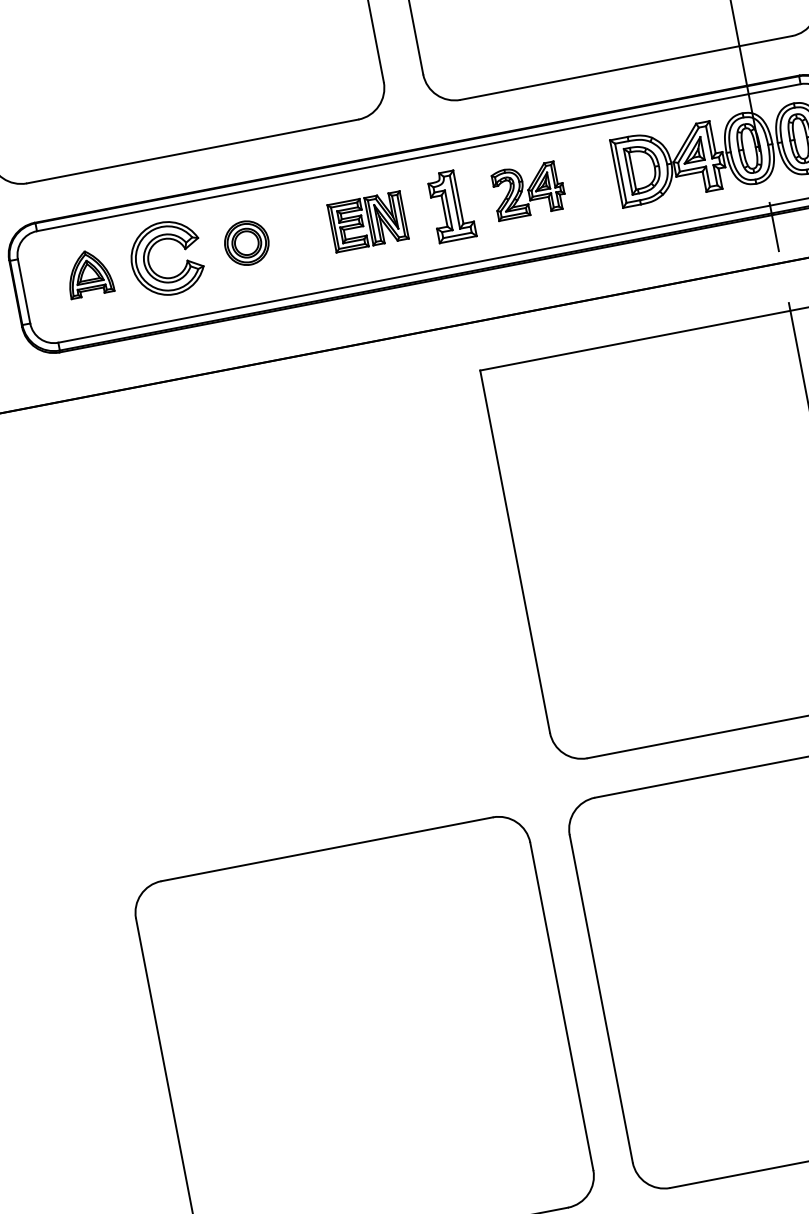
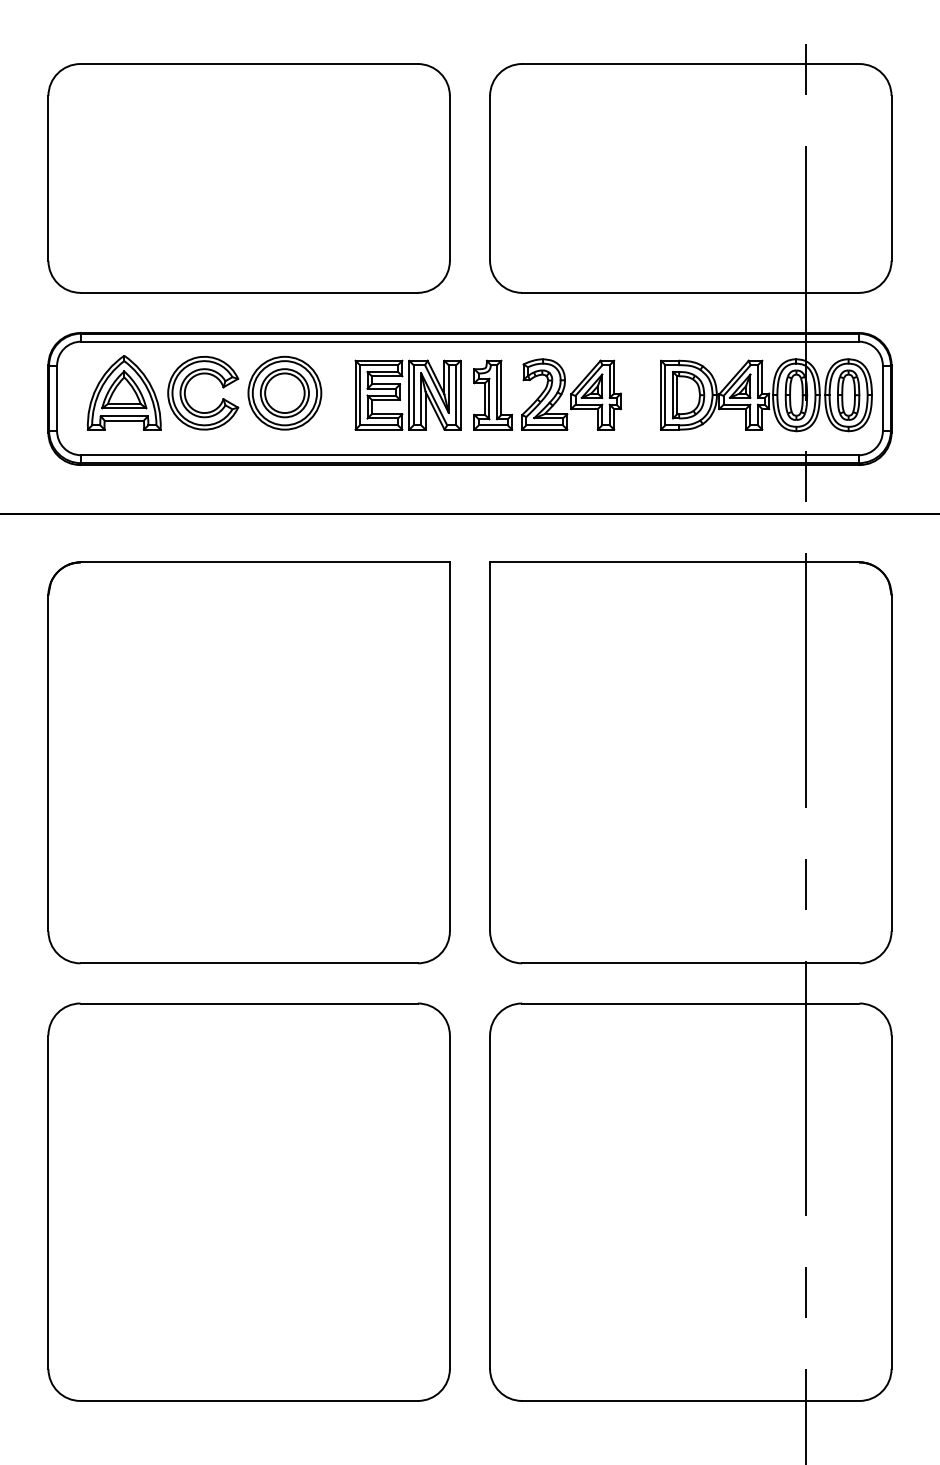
part: (528, 190) -> (571, 394), size x1.43
part: (367, 221) -> (407, 394), size x1.43
part: (246, 242) -> (284, 392), size x1.67
part: (88, 273) -> (123, 392), size x1.67
part: (280, 612) -> (248, 762), added

